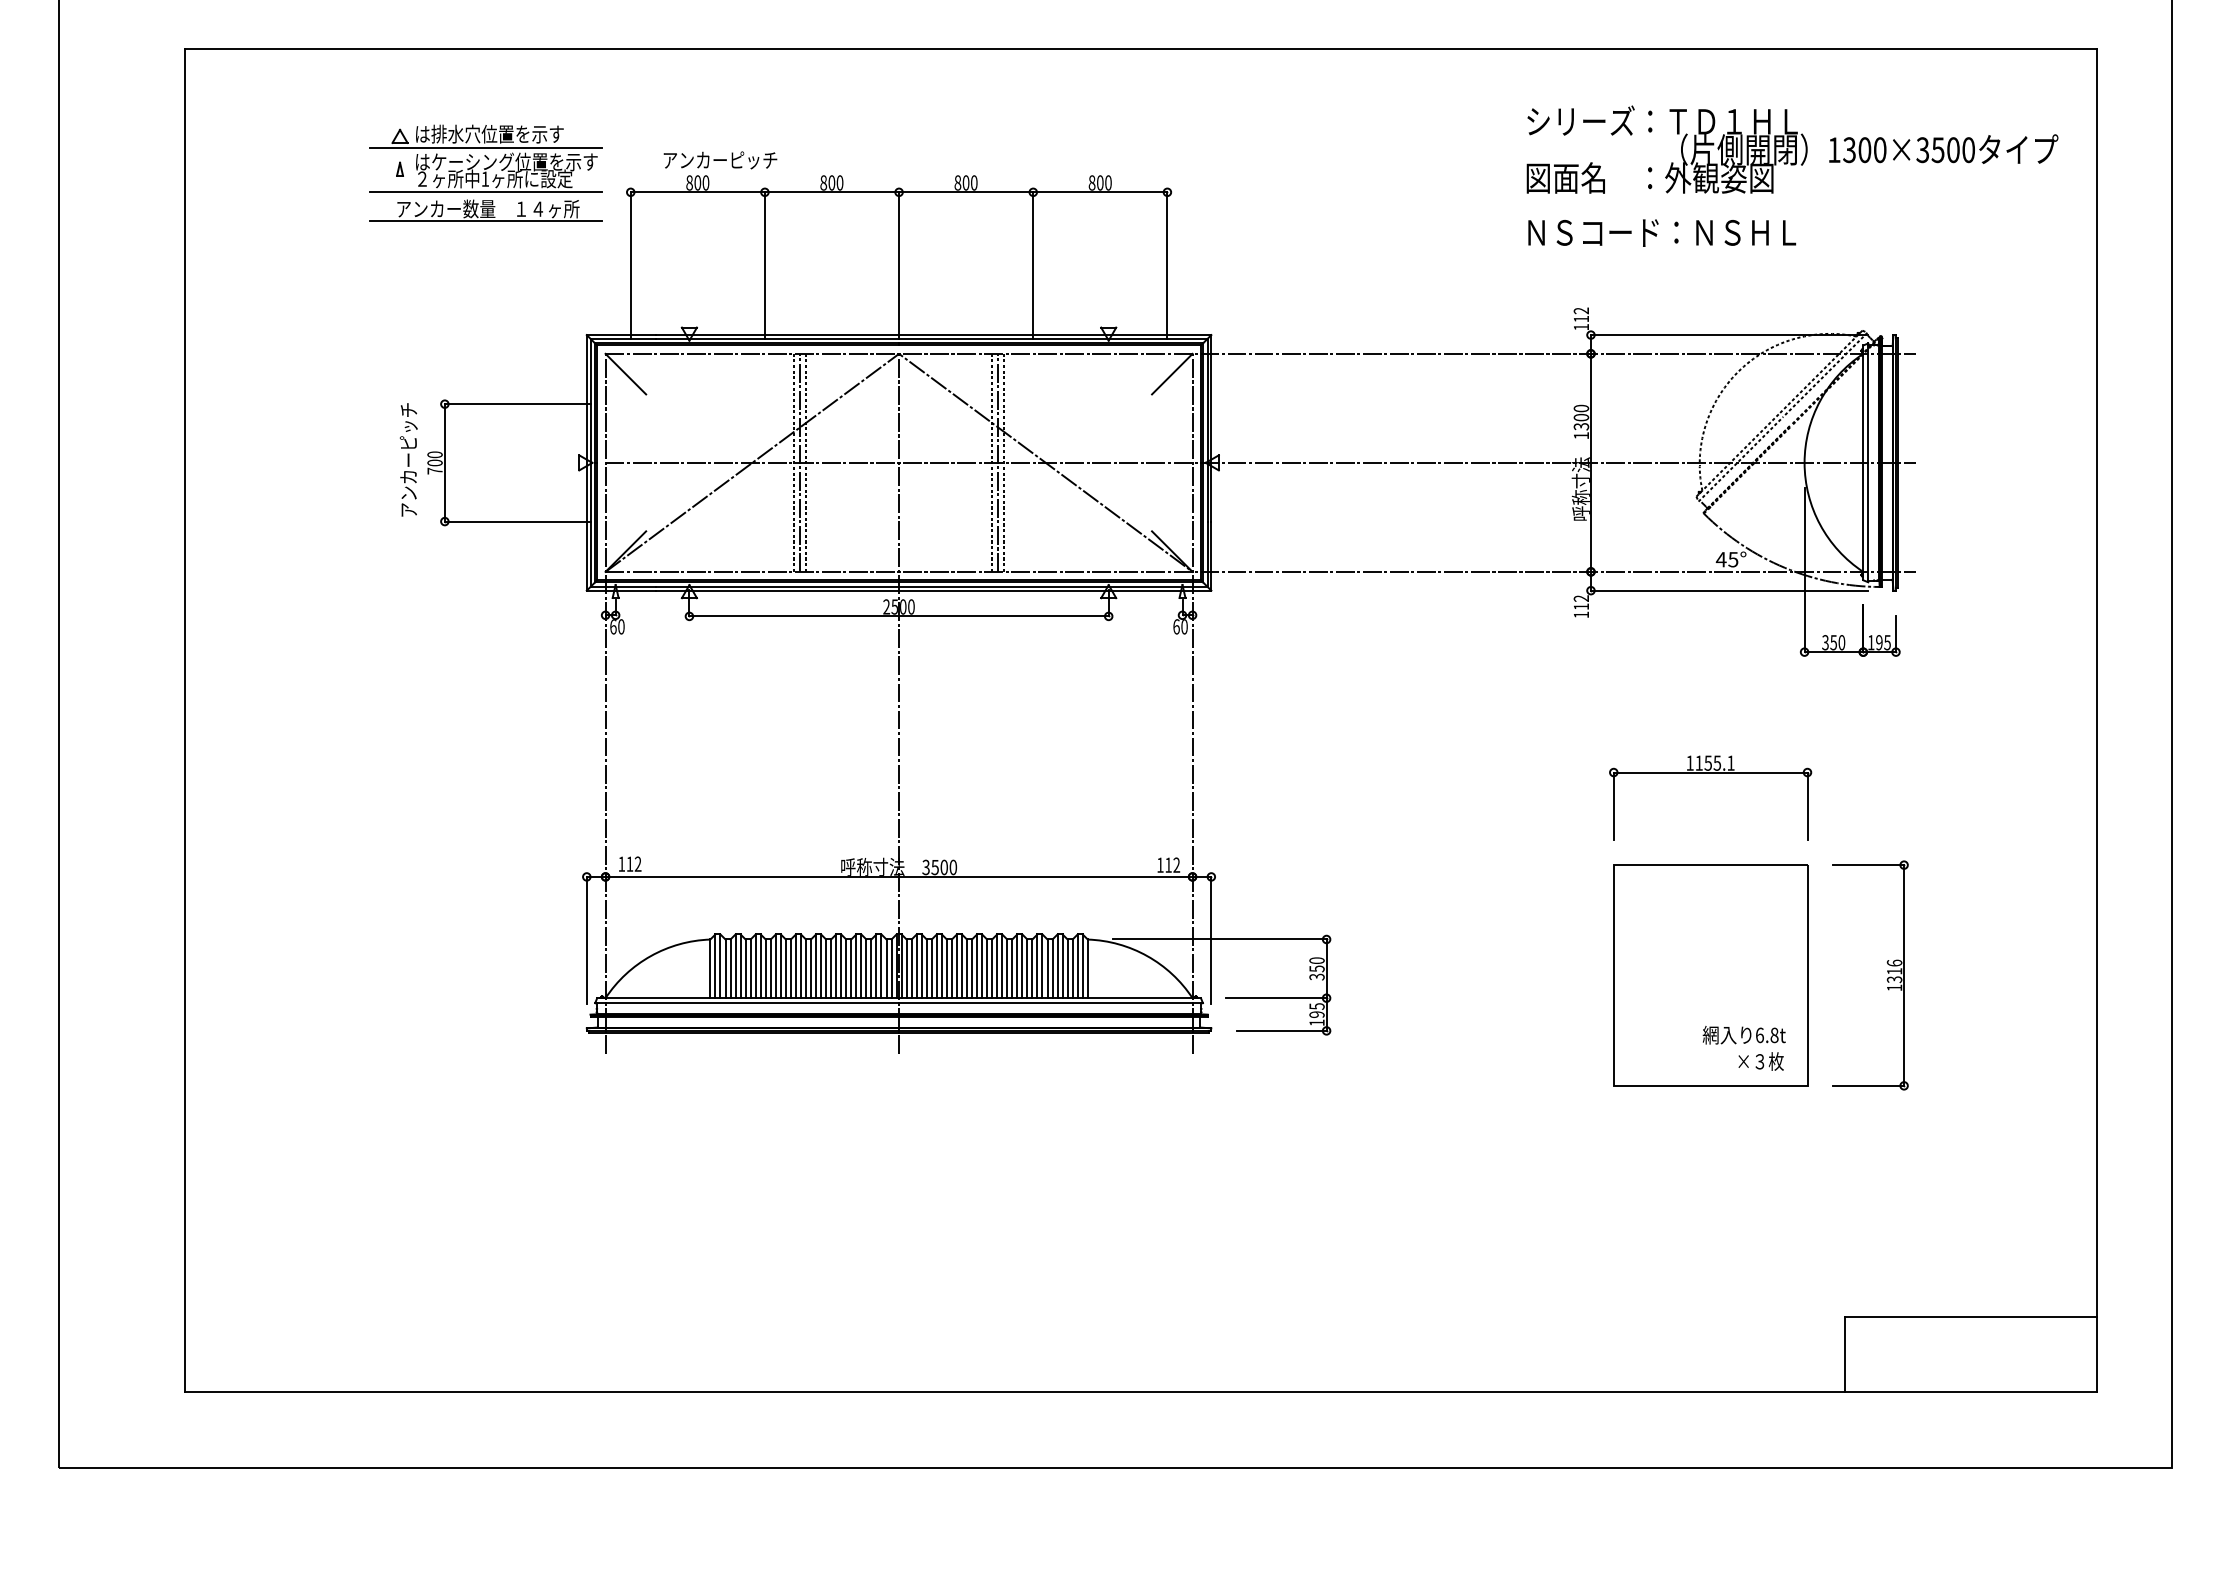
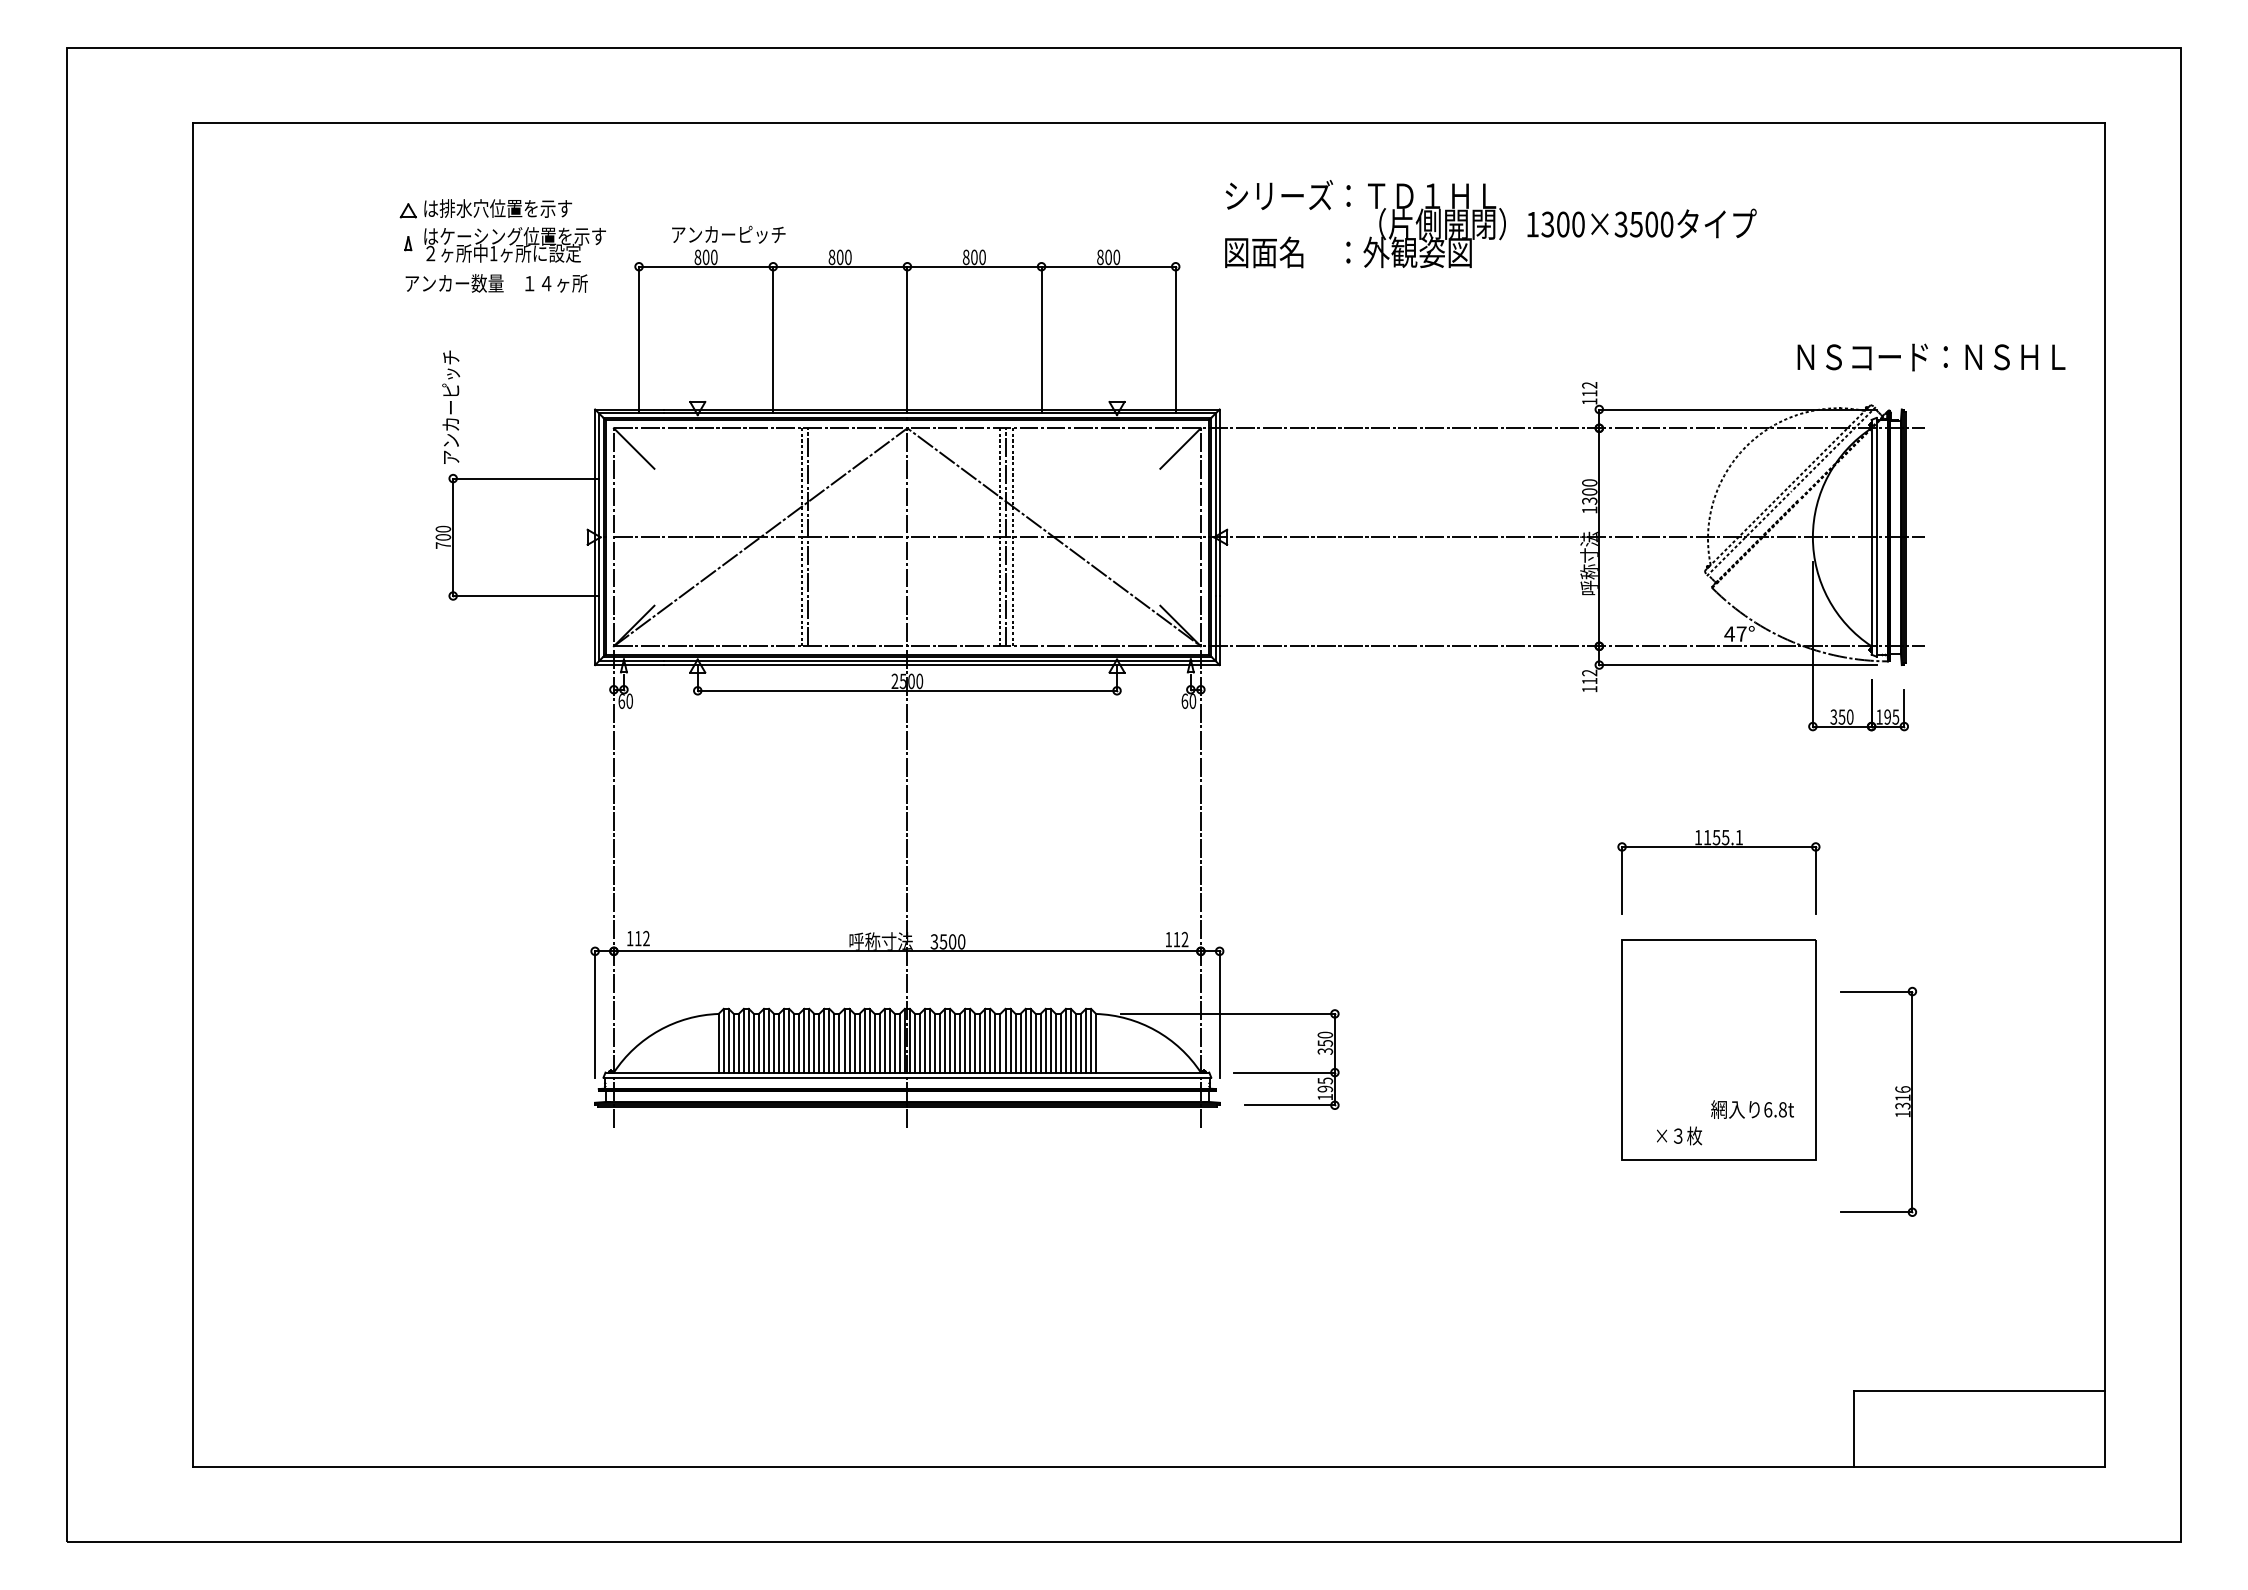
line: (486, 148) -> (494, 222), removed
text: (1792, 150) -> (1490, 224), moved
line: (486, 192) -> (494, 266), removed
line: (486, 221) -> (494, 295), removed
text: (1662, 233) -> (1931, 357), moved
text: (409, 459) -> (451, 406), moved
line: (806, 463) -> (814, 537), removed
text: (1733, 559) -> (1741, 633), 45° -> 47°
part: (1887, 972) -> (1895, 1098), moved
text: (1761, 1061) -> (1679, 1135), moved

